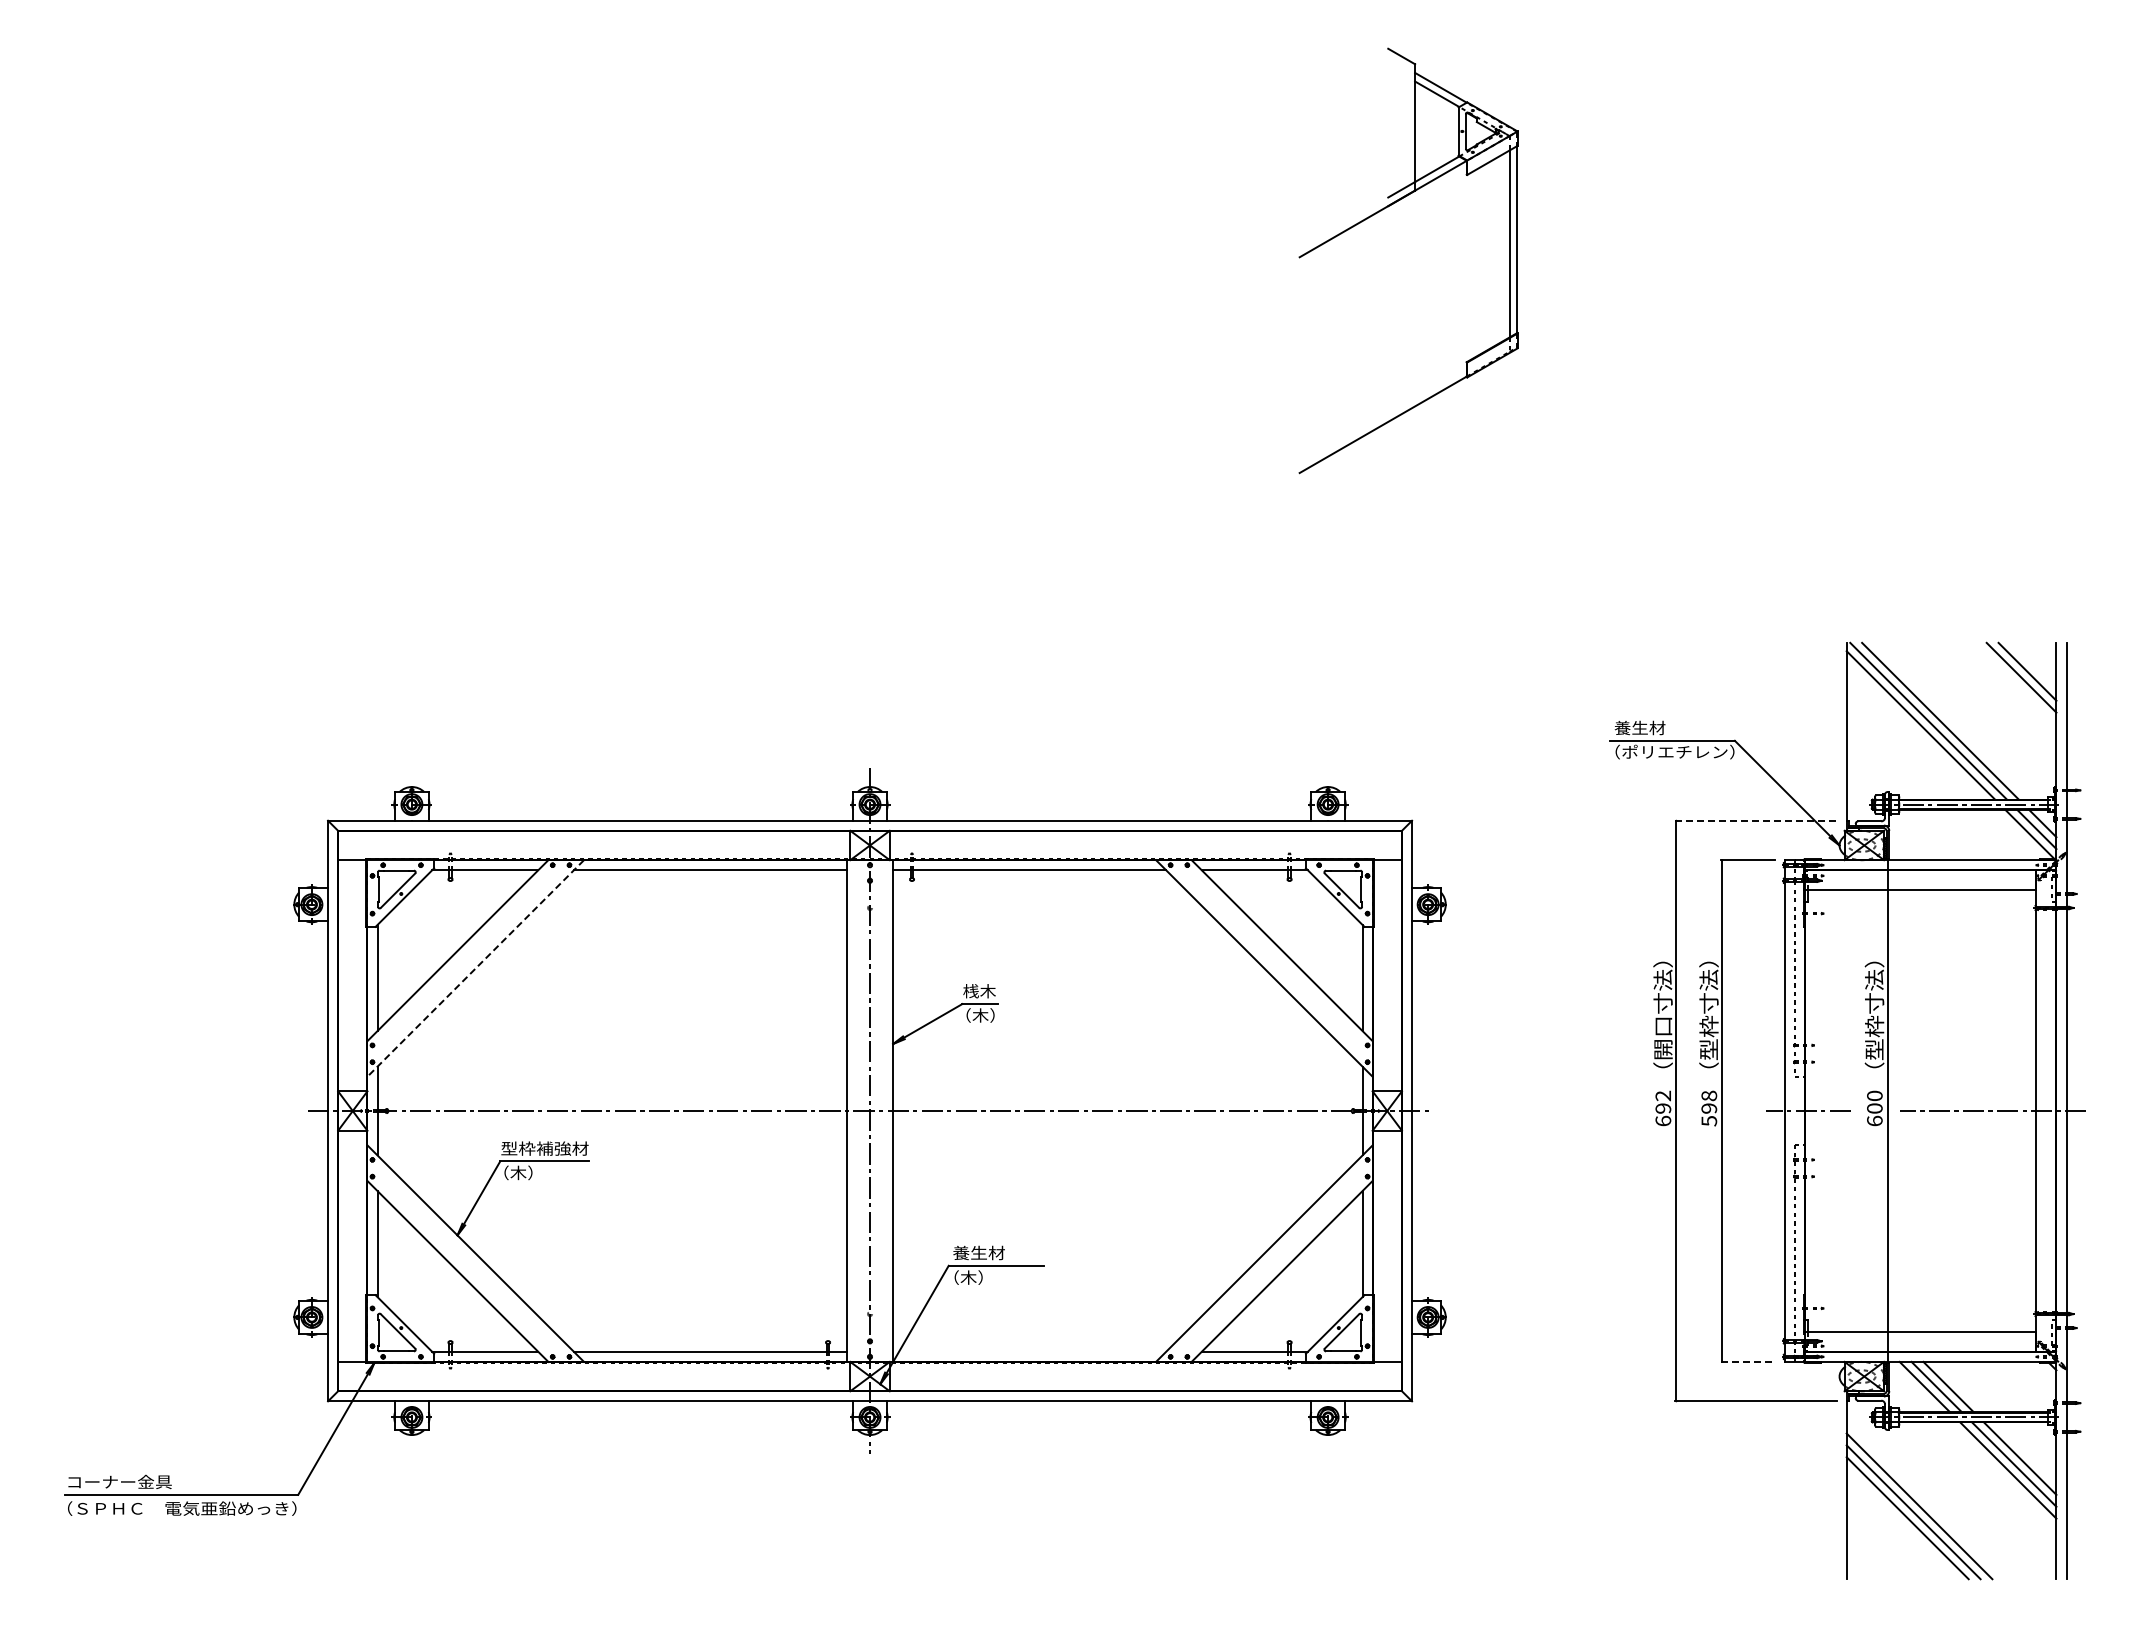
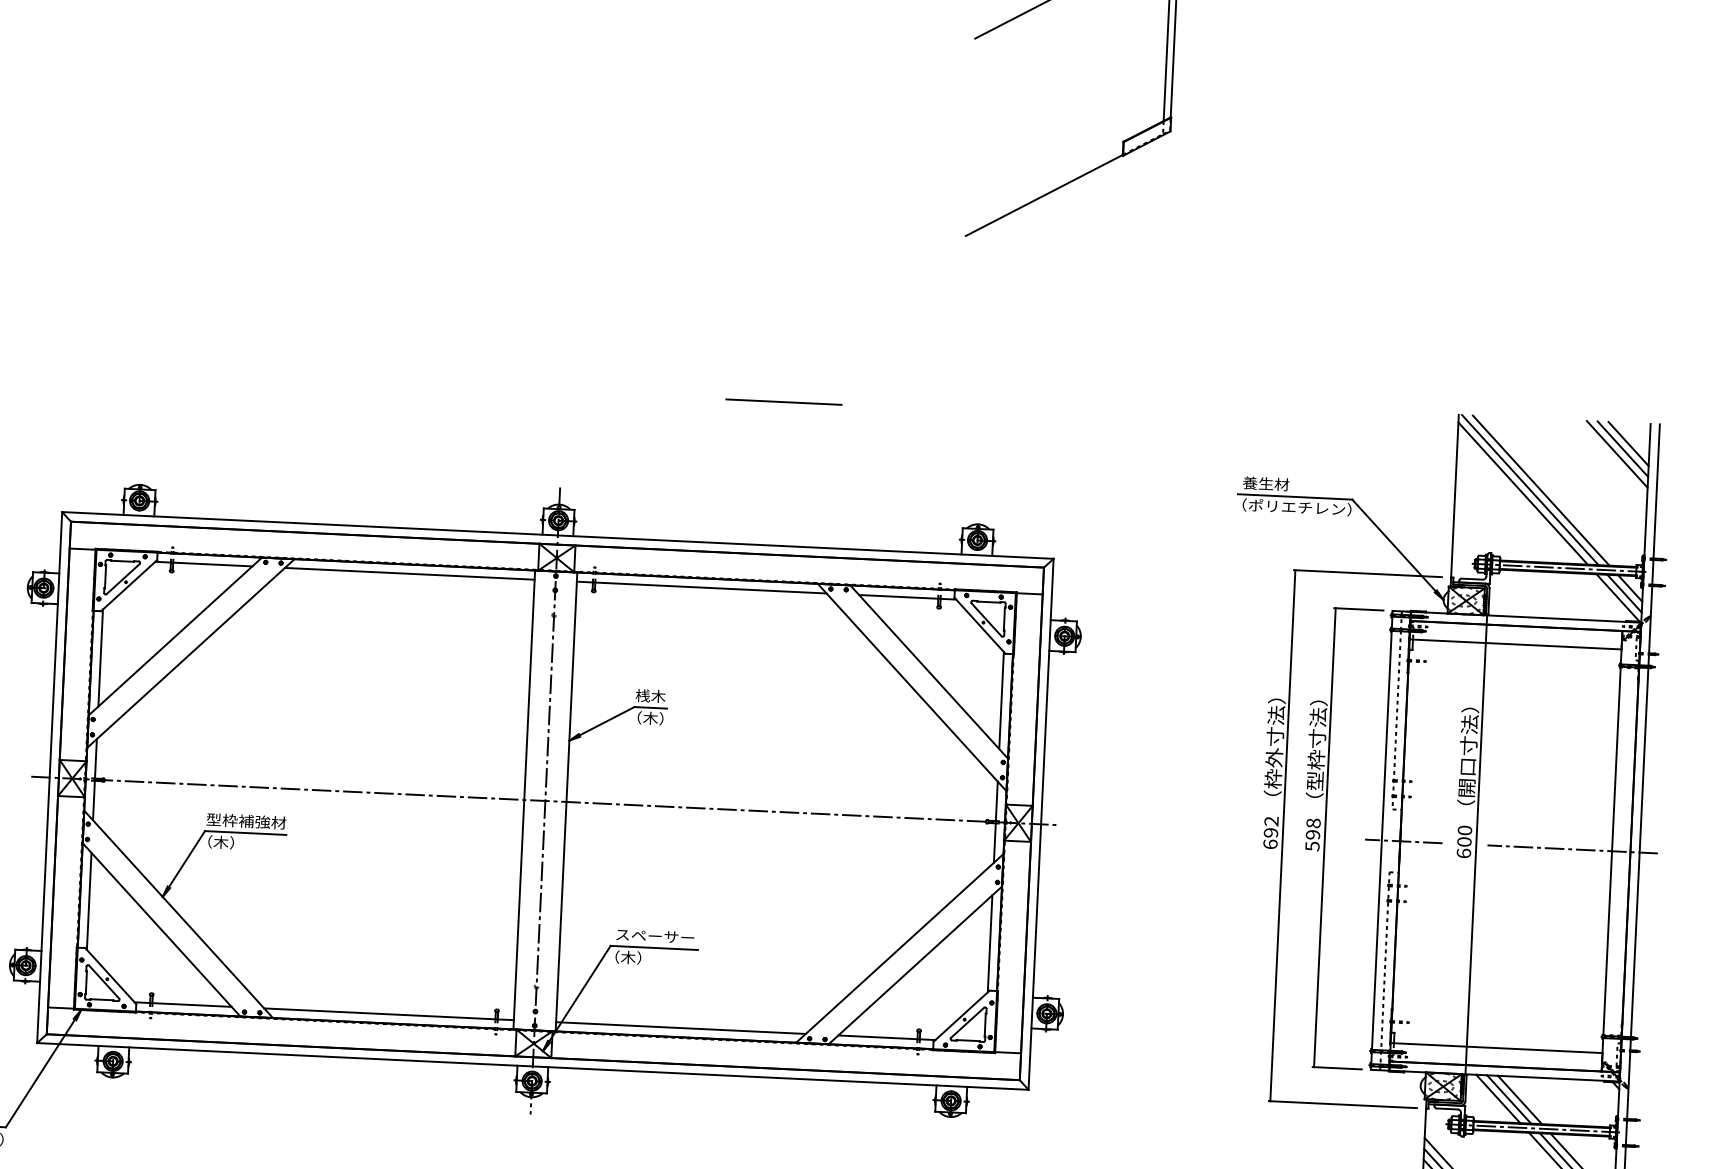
line: (1109, 663) -> (783, 401), added
line: (2033, 665) -> (1628, 443), added
line: (1755, 820) -> (1367, 573), dashed -> solid
line: (475, 968) -> (190, 653), dashed -> solid
text: (1662, 1037) -> (1273, 767), （開口寸法） -> （枠外寸法）
text: (1874, 1037) -> (1467, 777), （型枠寸法） -> （開口寸法）
text: (996, 1252) -> (654, 935), 養生材 -> スペーサー
line: (1029, 1351) -> (680, 1027), added
line: (1747, 1361) -> (1337, 1067), dashed -> solid

